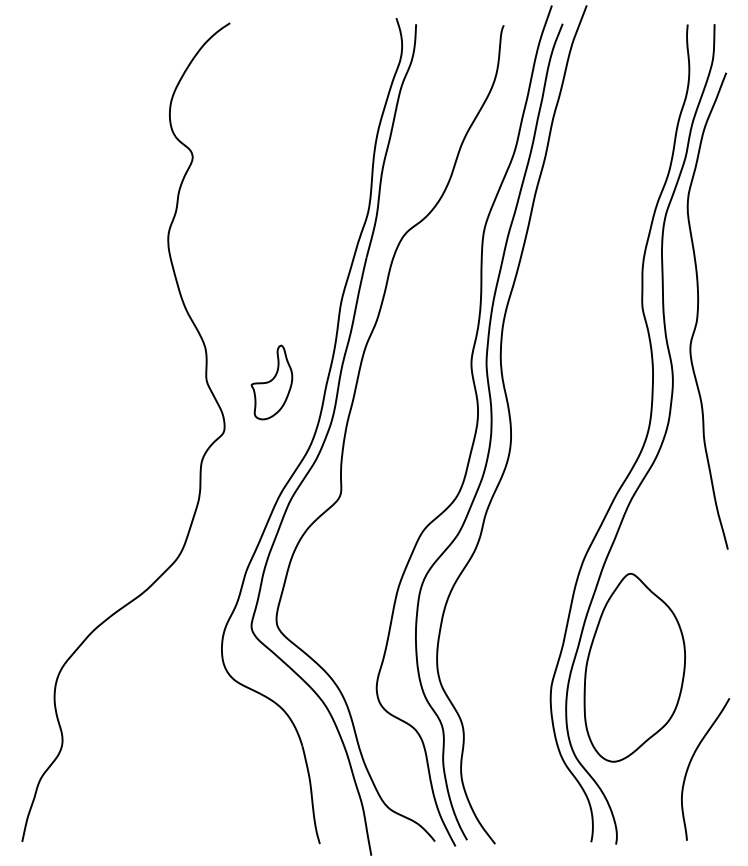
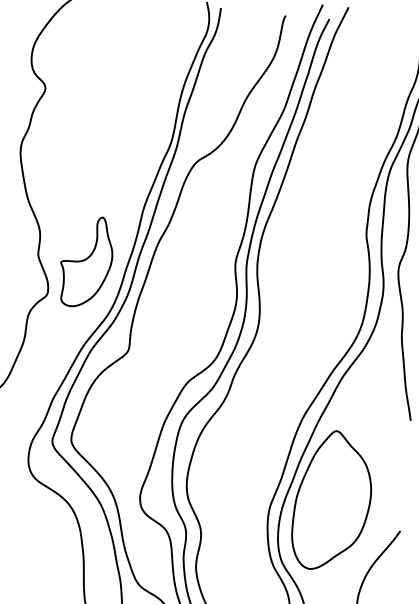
part: (271, 382) -> (86, 261), size x1.67

